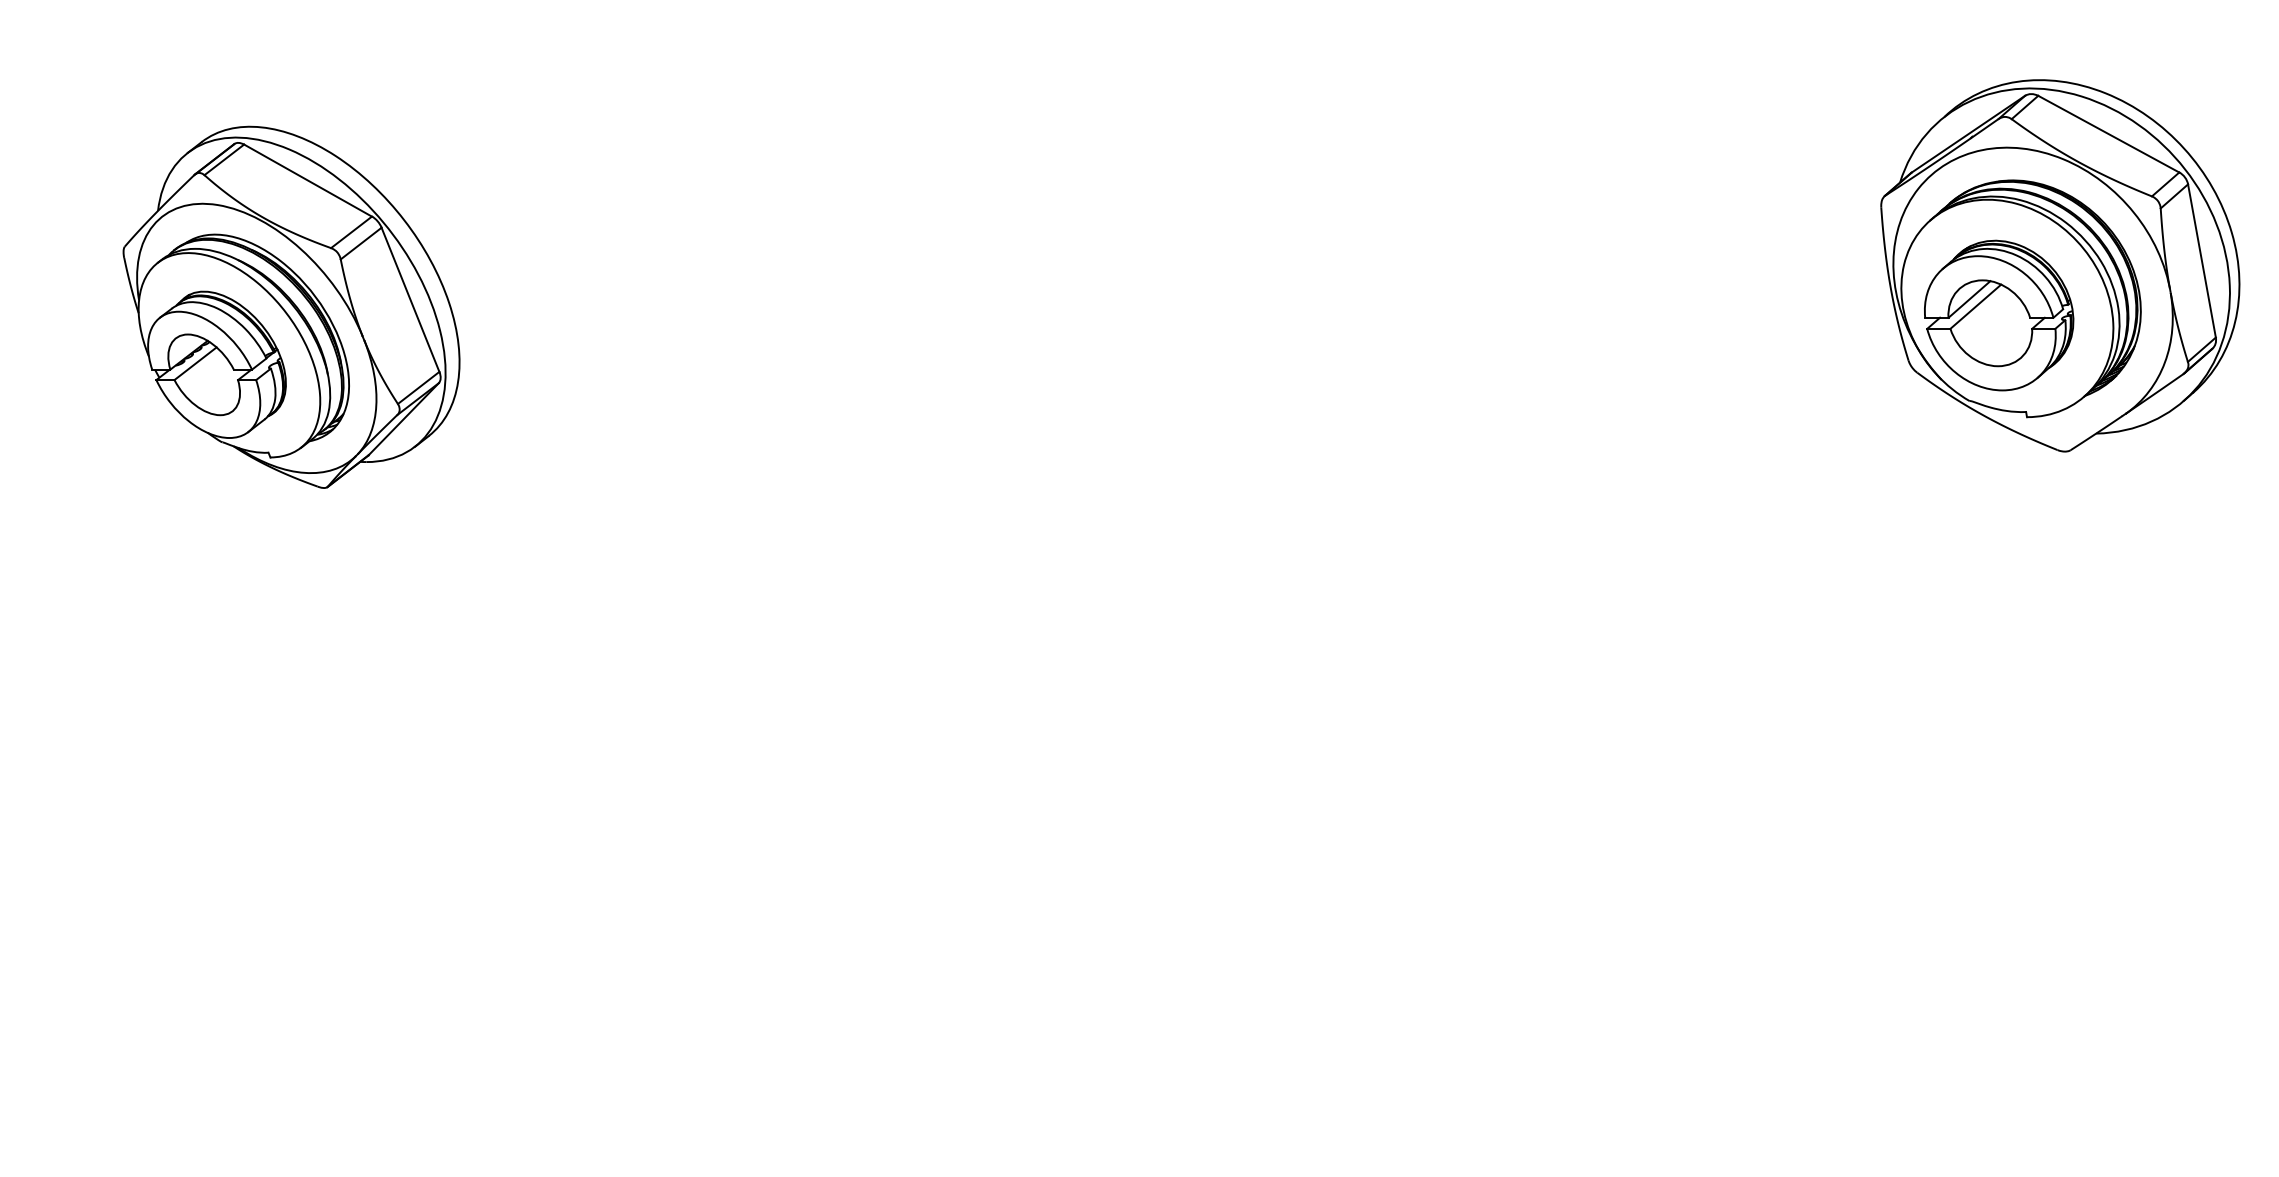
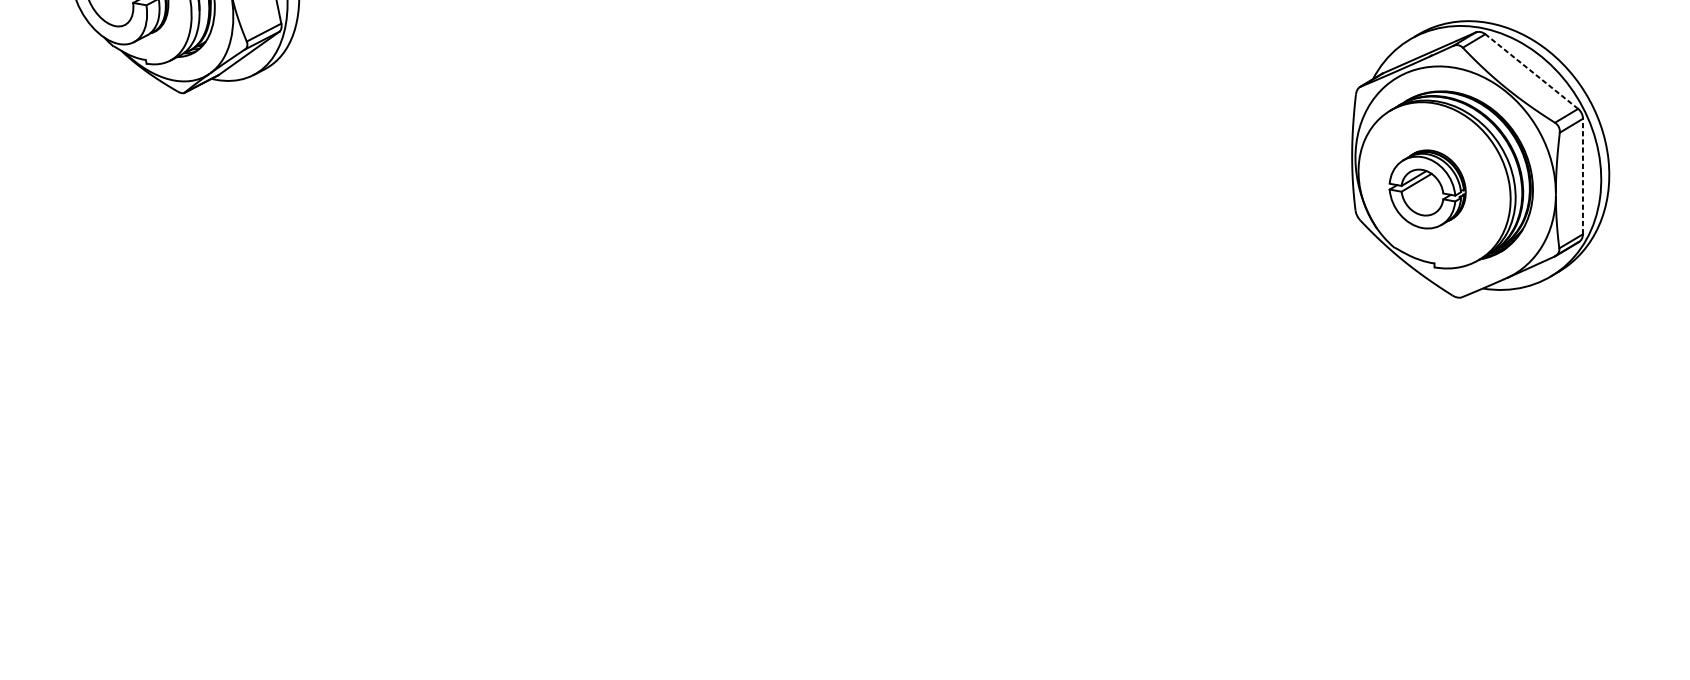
line: (2108, 133) -> (1531, 71), solid -> dashed
line: (2201, 260) -> (1582, 176), solid -> dashed
part: (1999, 315) -> (1427, 189), size x0.7

